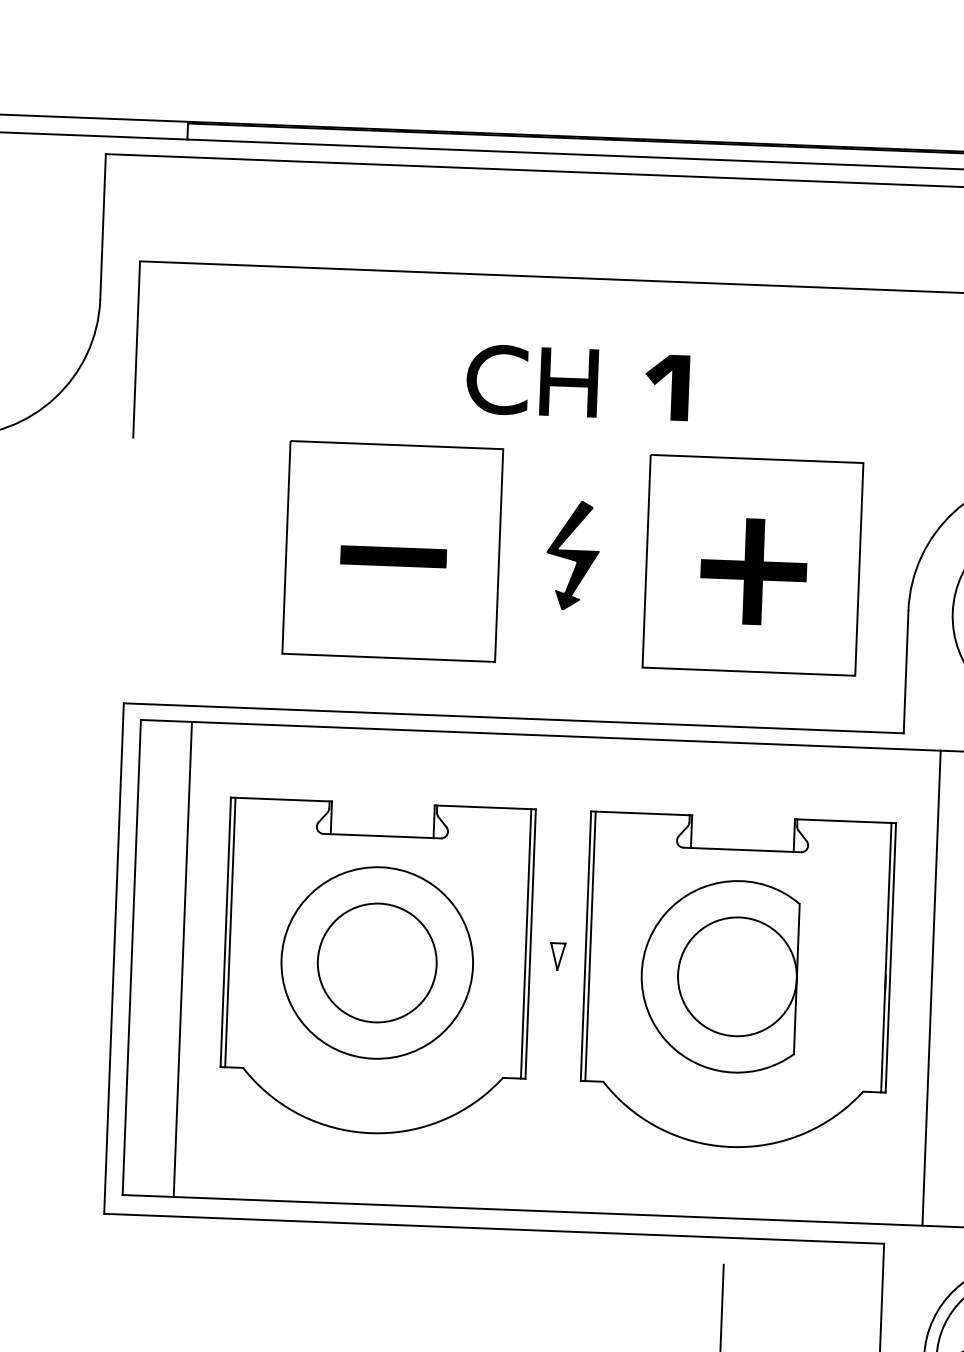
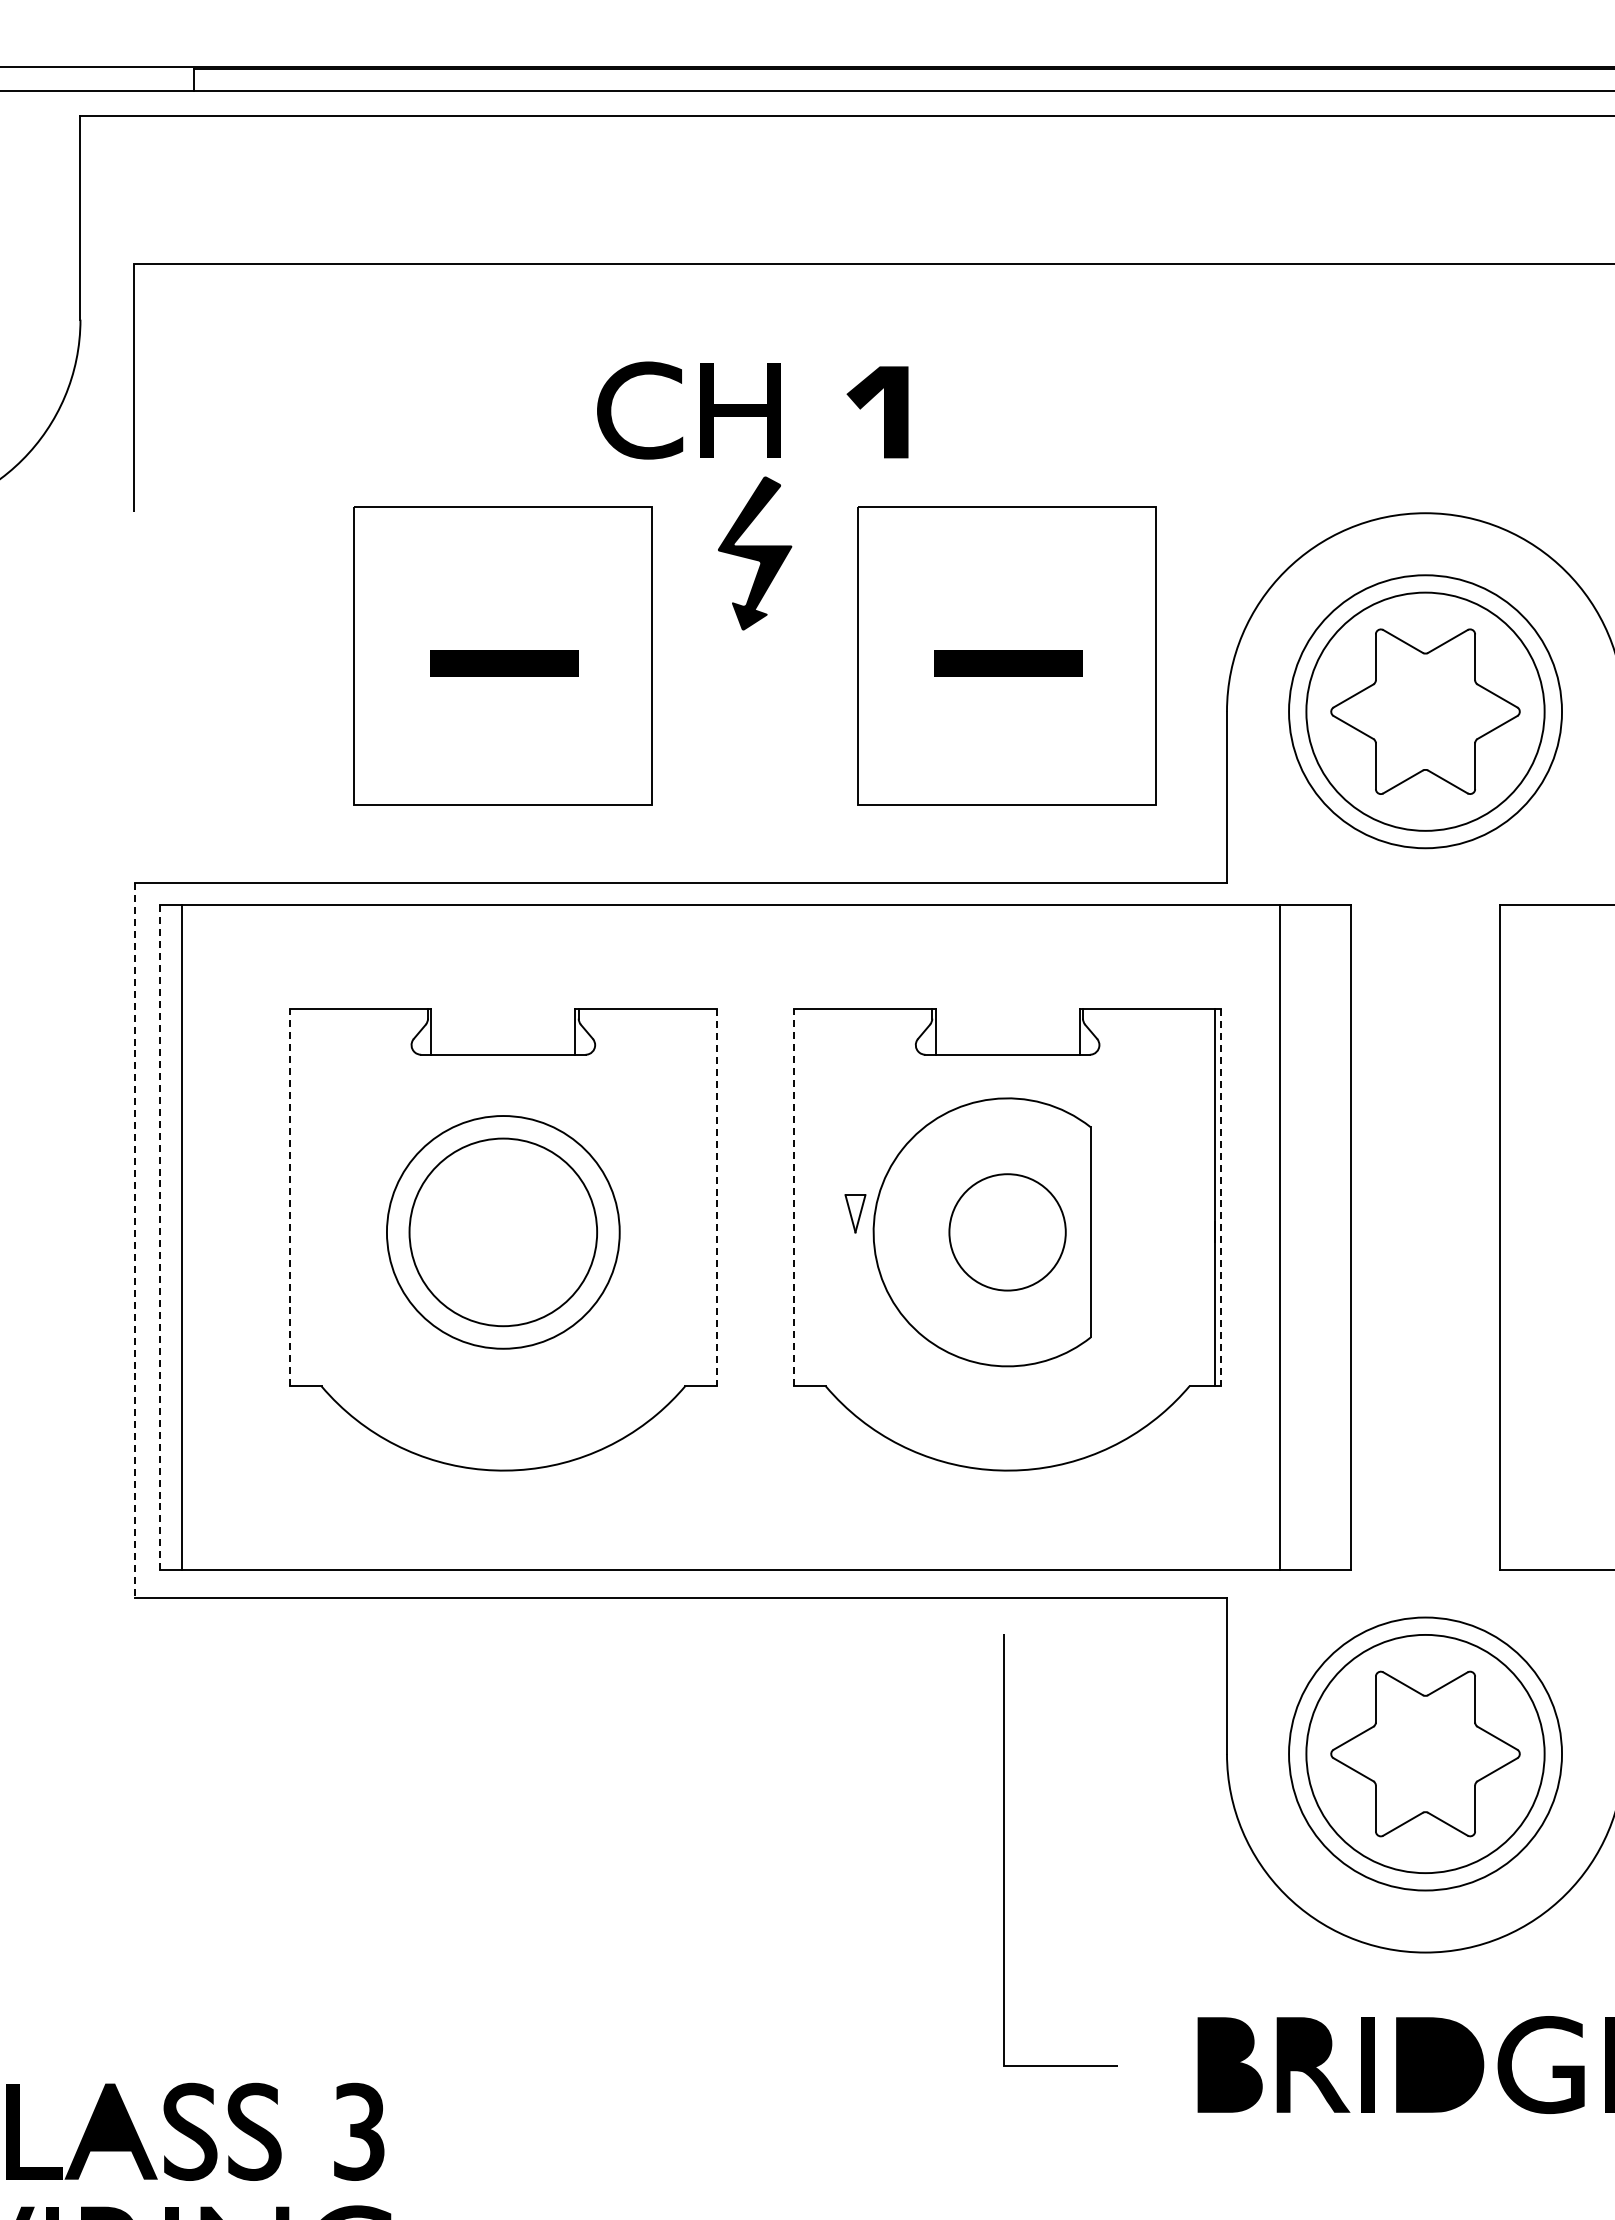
part: (573, 555) -> (755, 553), moved
fill: (753, 571) -> (1008, 664), removed
line: (225, 932) -> (289, 1197), solid -> dashed
line: (230, 932) -> (296, 1197), removed
line: (526, 943) -> (710, 1197), removed
line: (530, 943) -> (716, 1197), solid -> dashed
line: (586, 946) -> (794, 1197), solid -> dashed
line: (590, 946) -> (800, 1197), removed
part: (557, 956) -> (855, 1213), moved
line: (131, 957) -> (159, 1237), solid -> dashed
line: (891, 957) -> (1221, 1197), solid -> dashed
line: (114, 958) -> (135, 1240), solid -> dashed
line: (182, 959) -> (182, 1237), moved
circle: (377, 963) -> (503, 1232), size x0.7
circle: (377, 963) -> (503, 1232), size x1.4
circle: (737, 976) -> (1007, 1232), size x0.7

